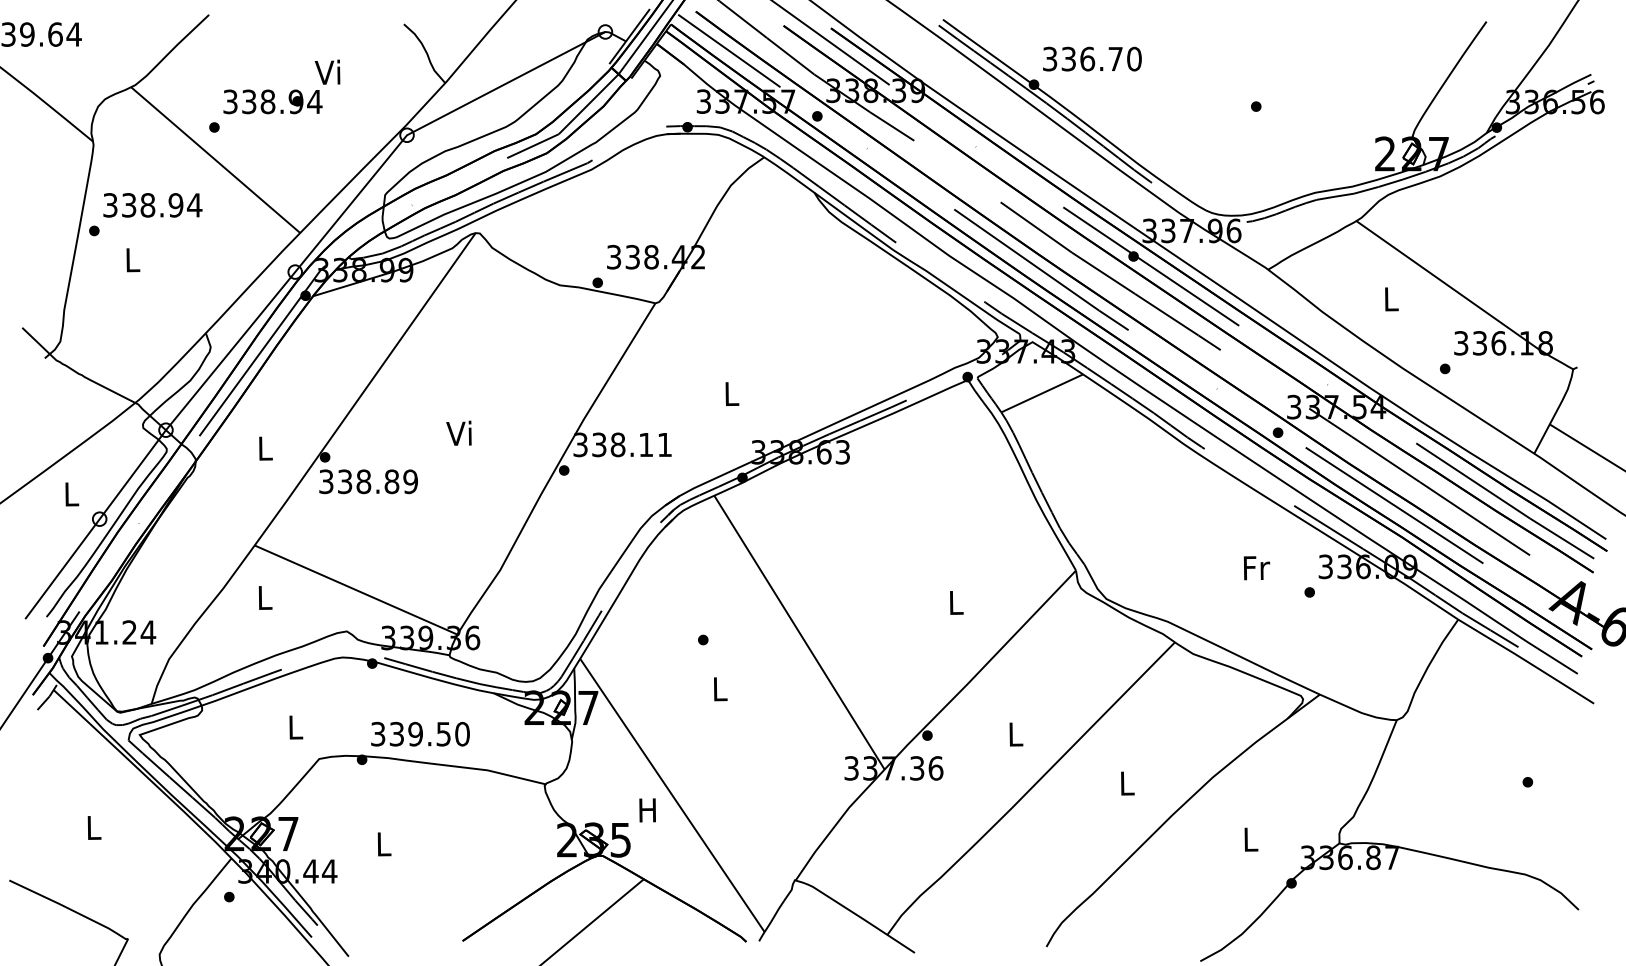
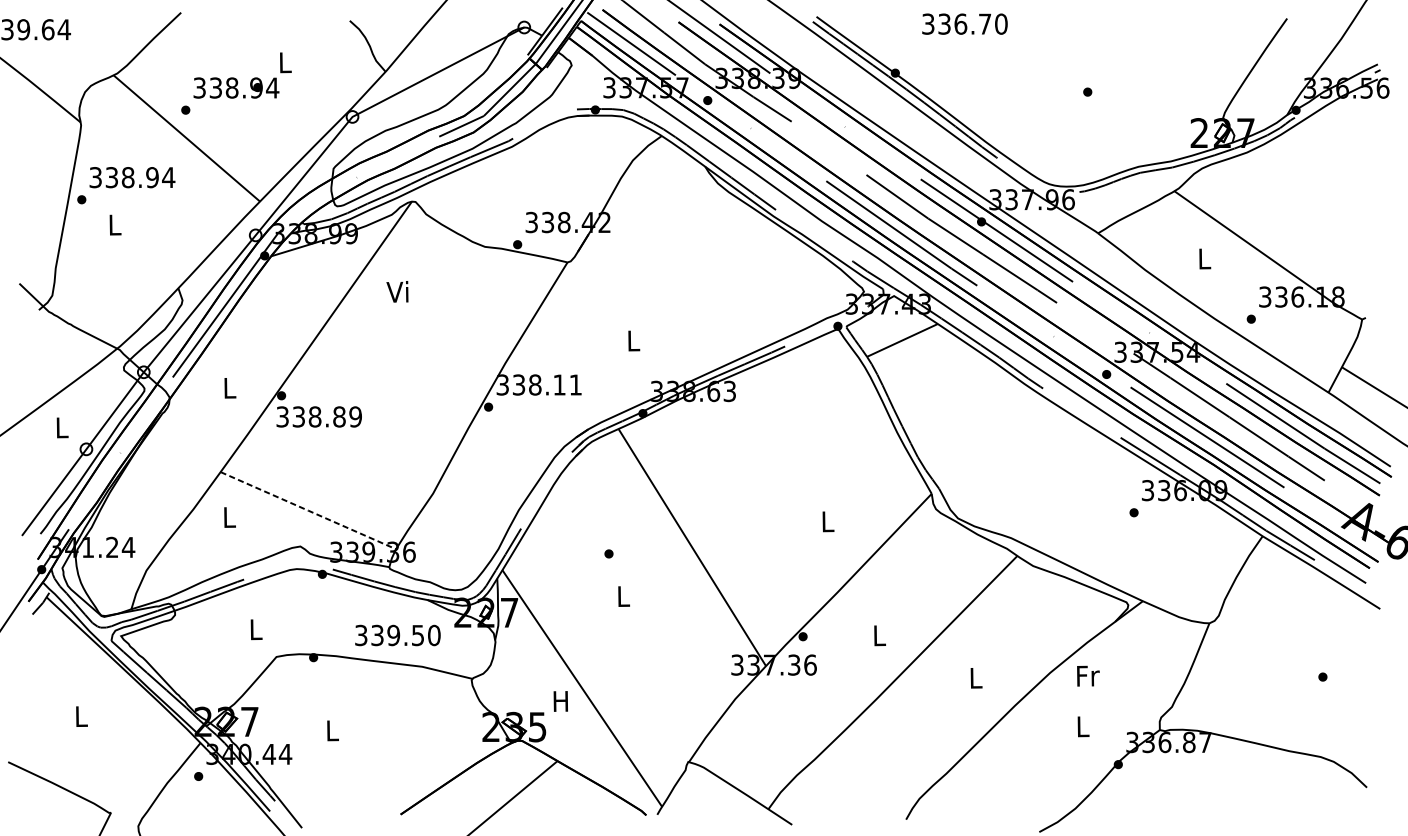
text: (1092, 58) -> (965, 23), moved
text: (327, 71) -> (283, 61), Vi -> L
text: (458, 432) -> (397, 291), moved
text: (1257, 568) -> (1088, 676), moved
line: (356, 590) -> (308, 511), solid -> dashed
text: (420, 733) -> (397, 634), moved

